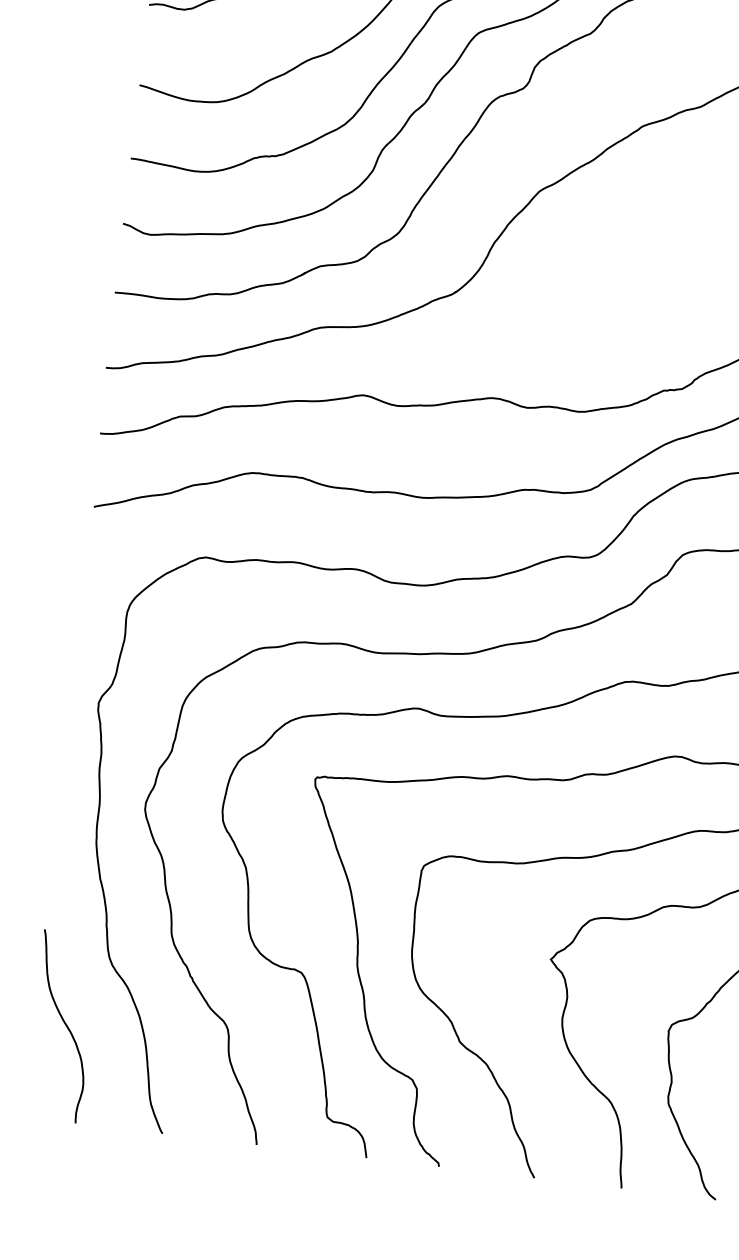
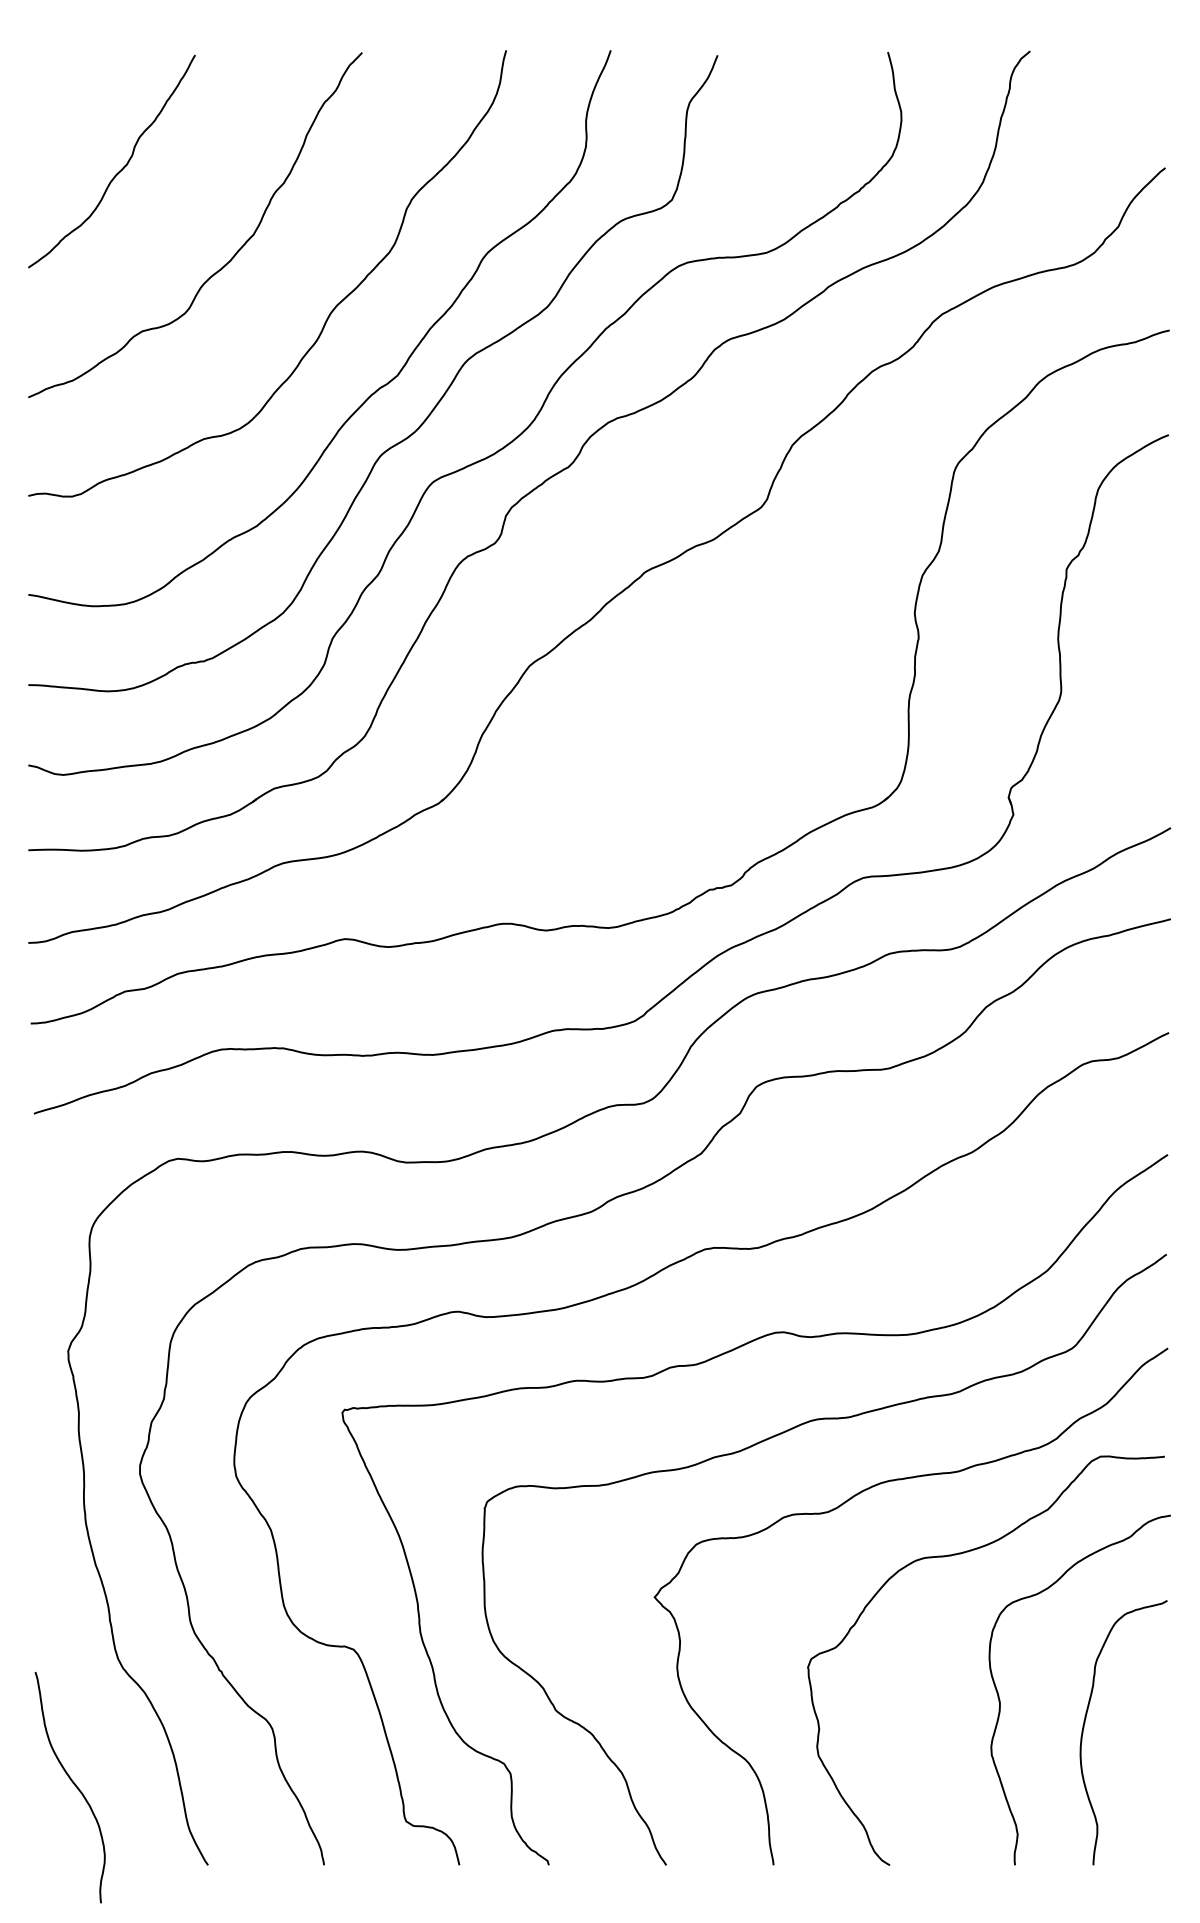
curve: (64, 1023) -> (72, 1783), moved

